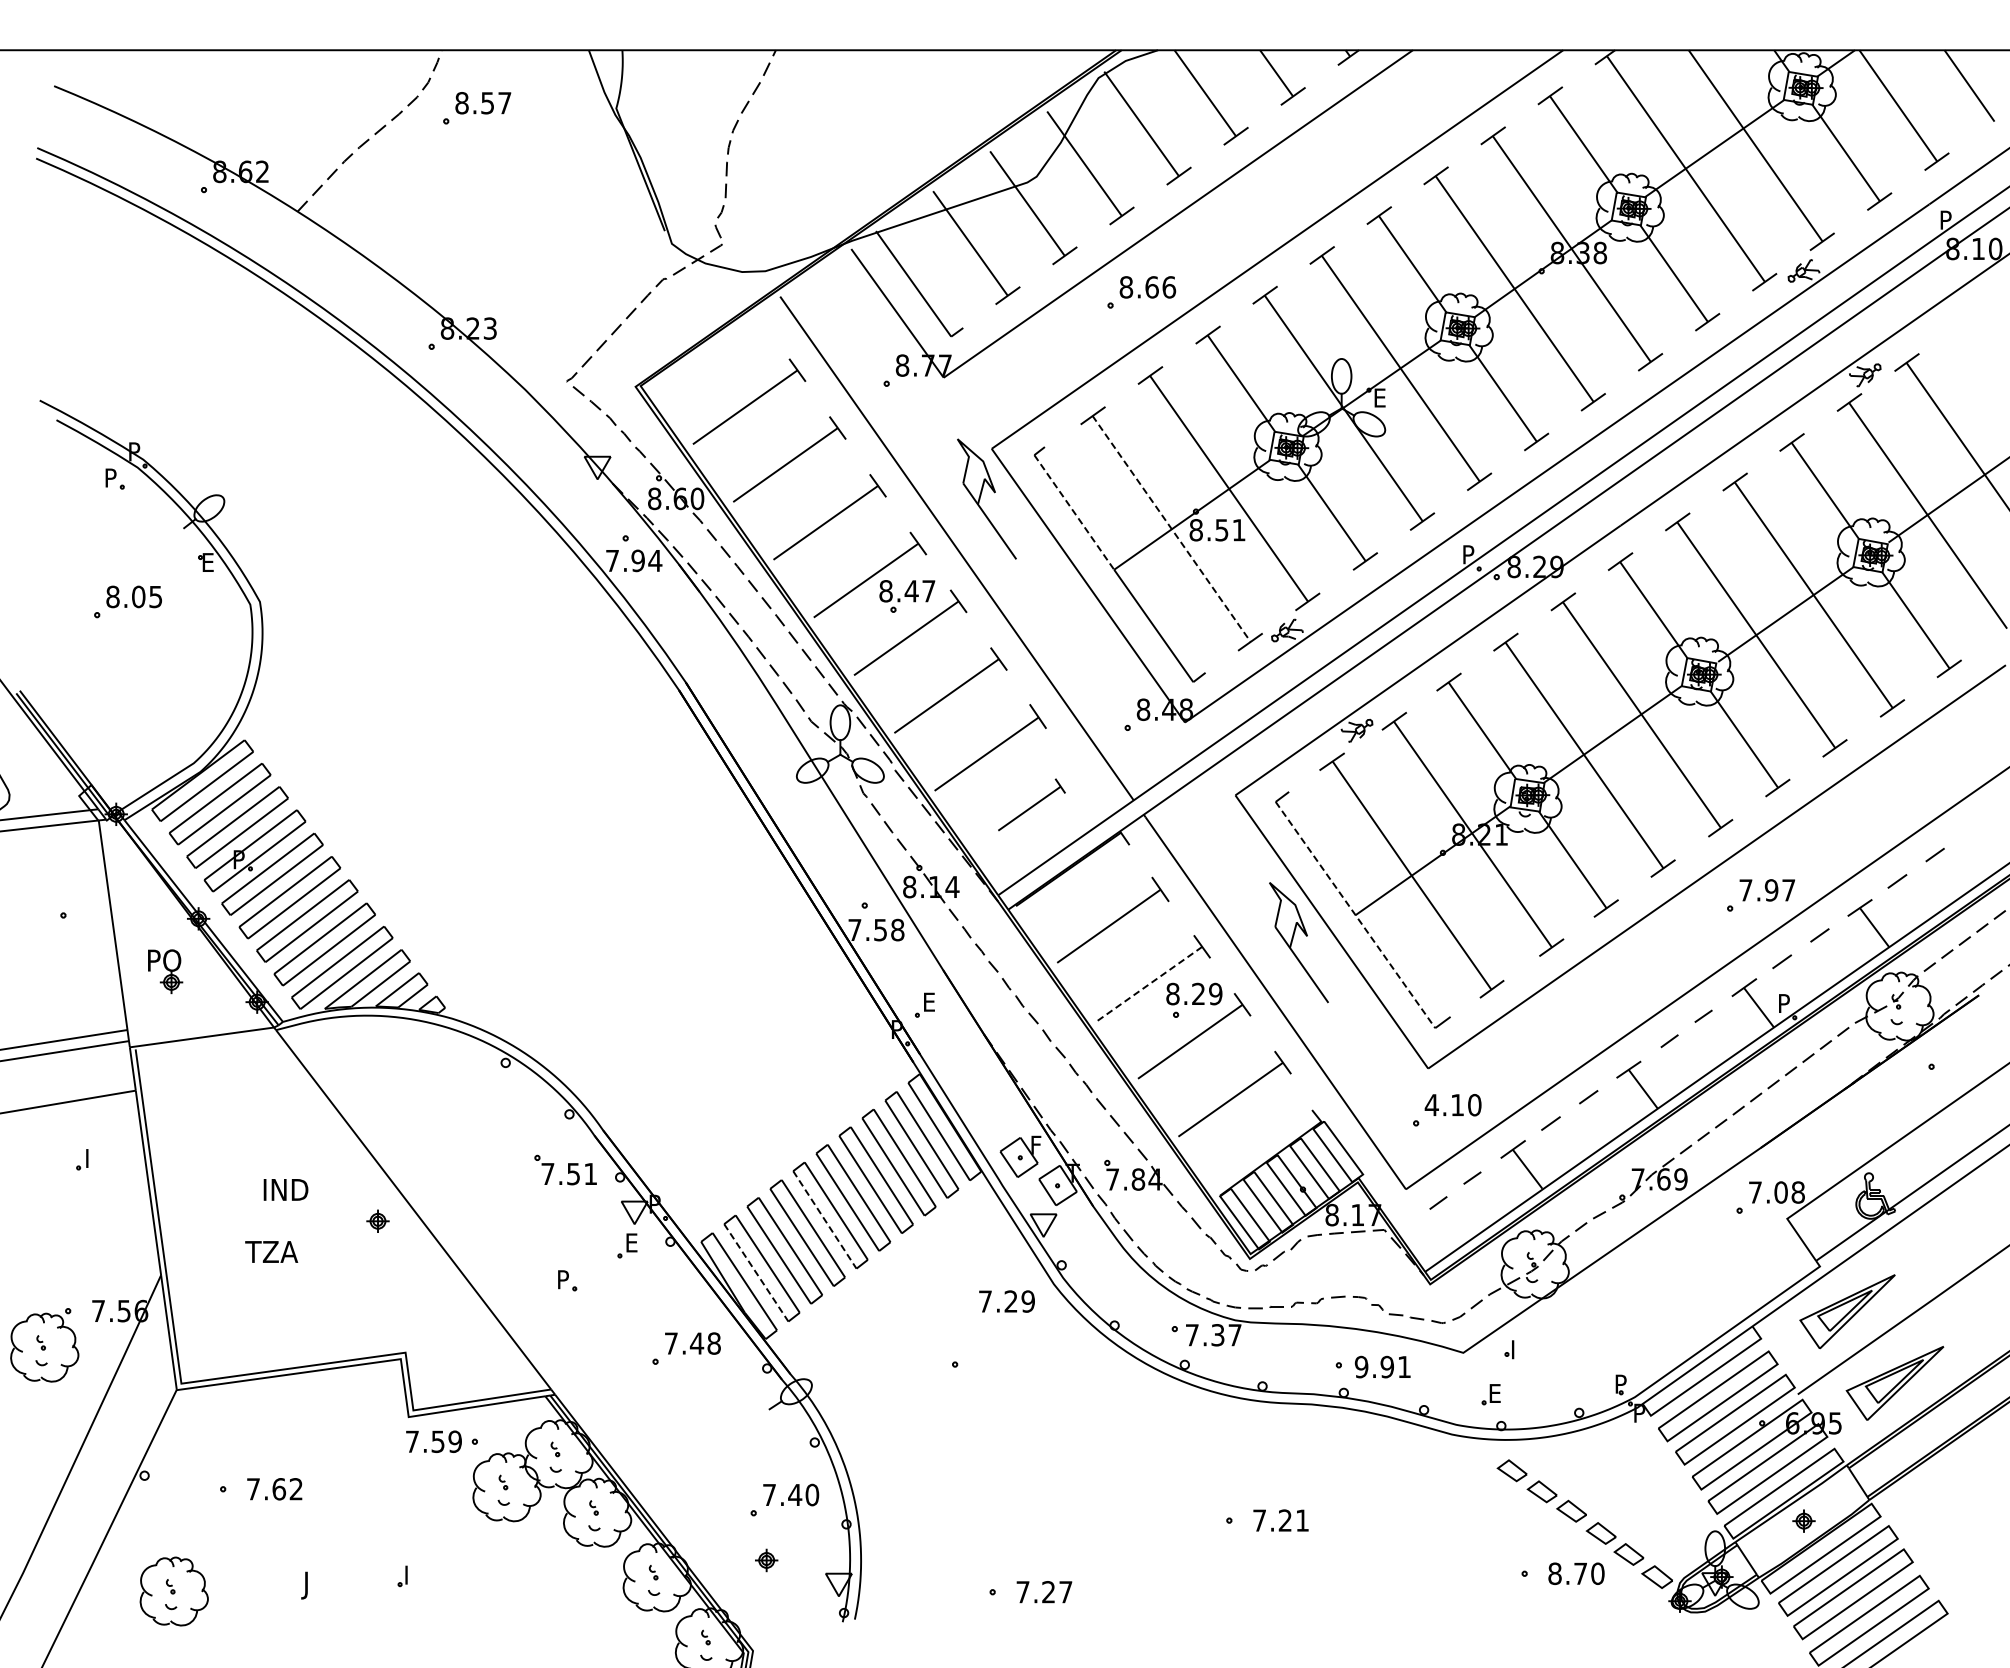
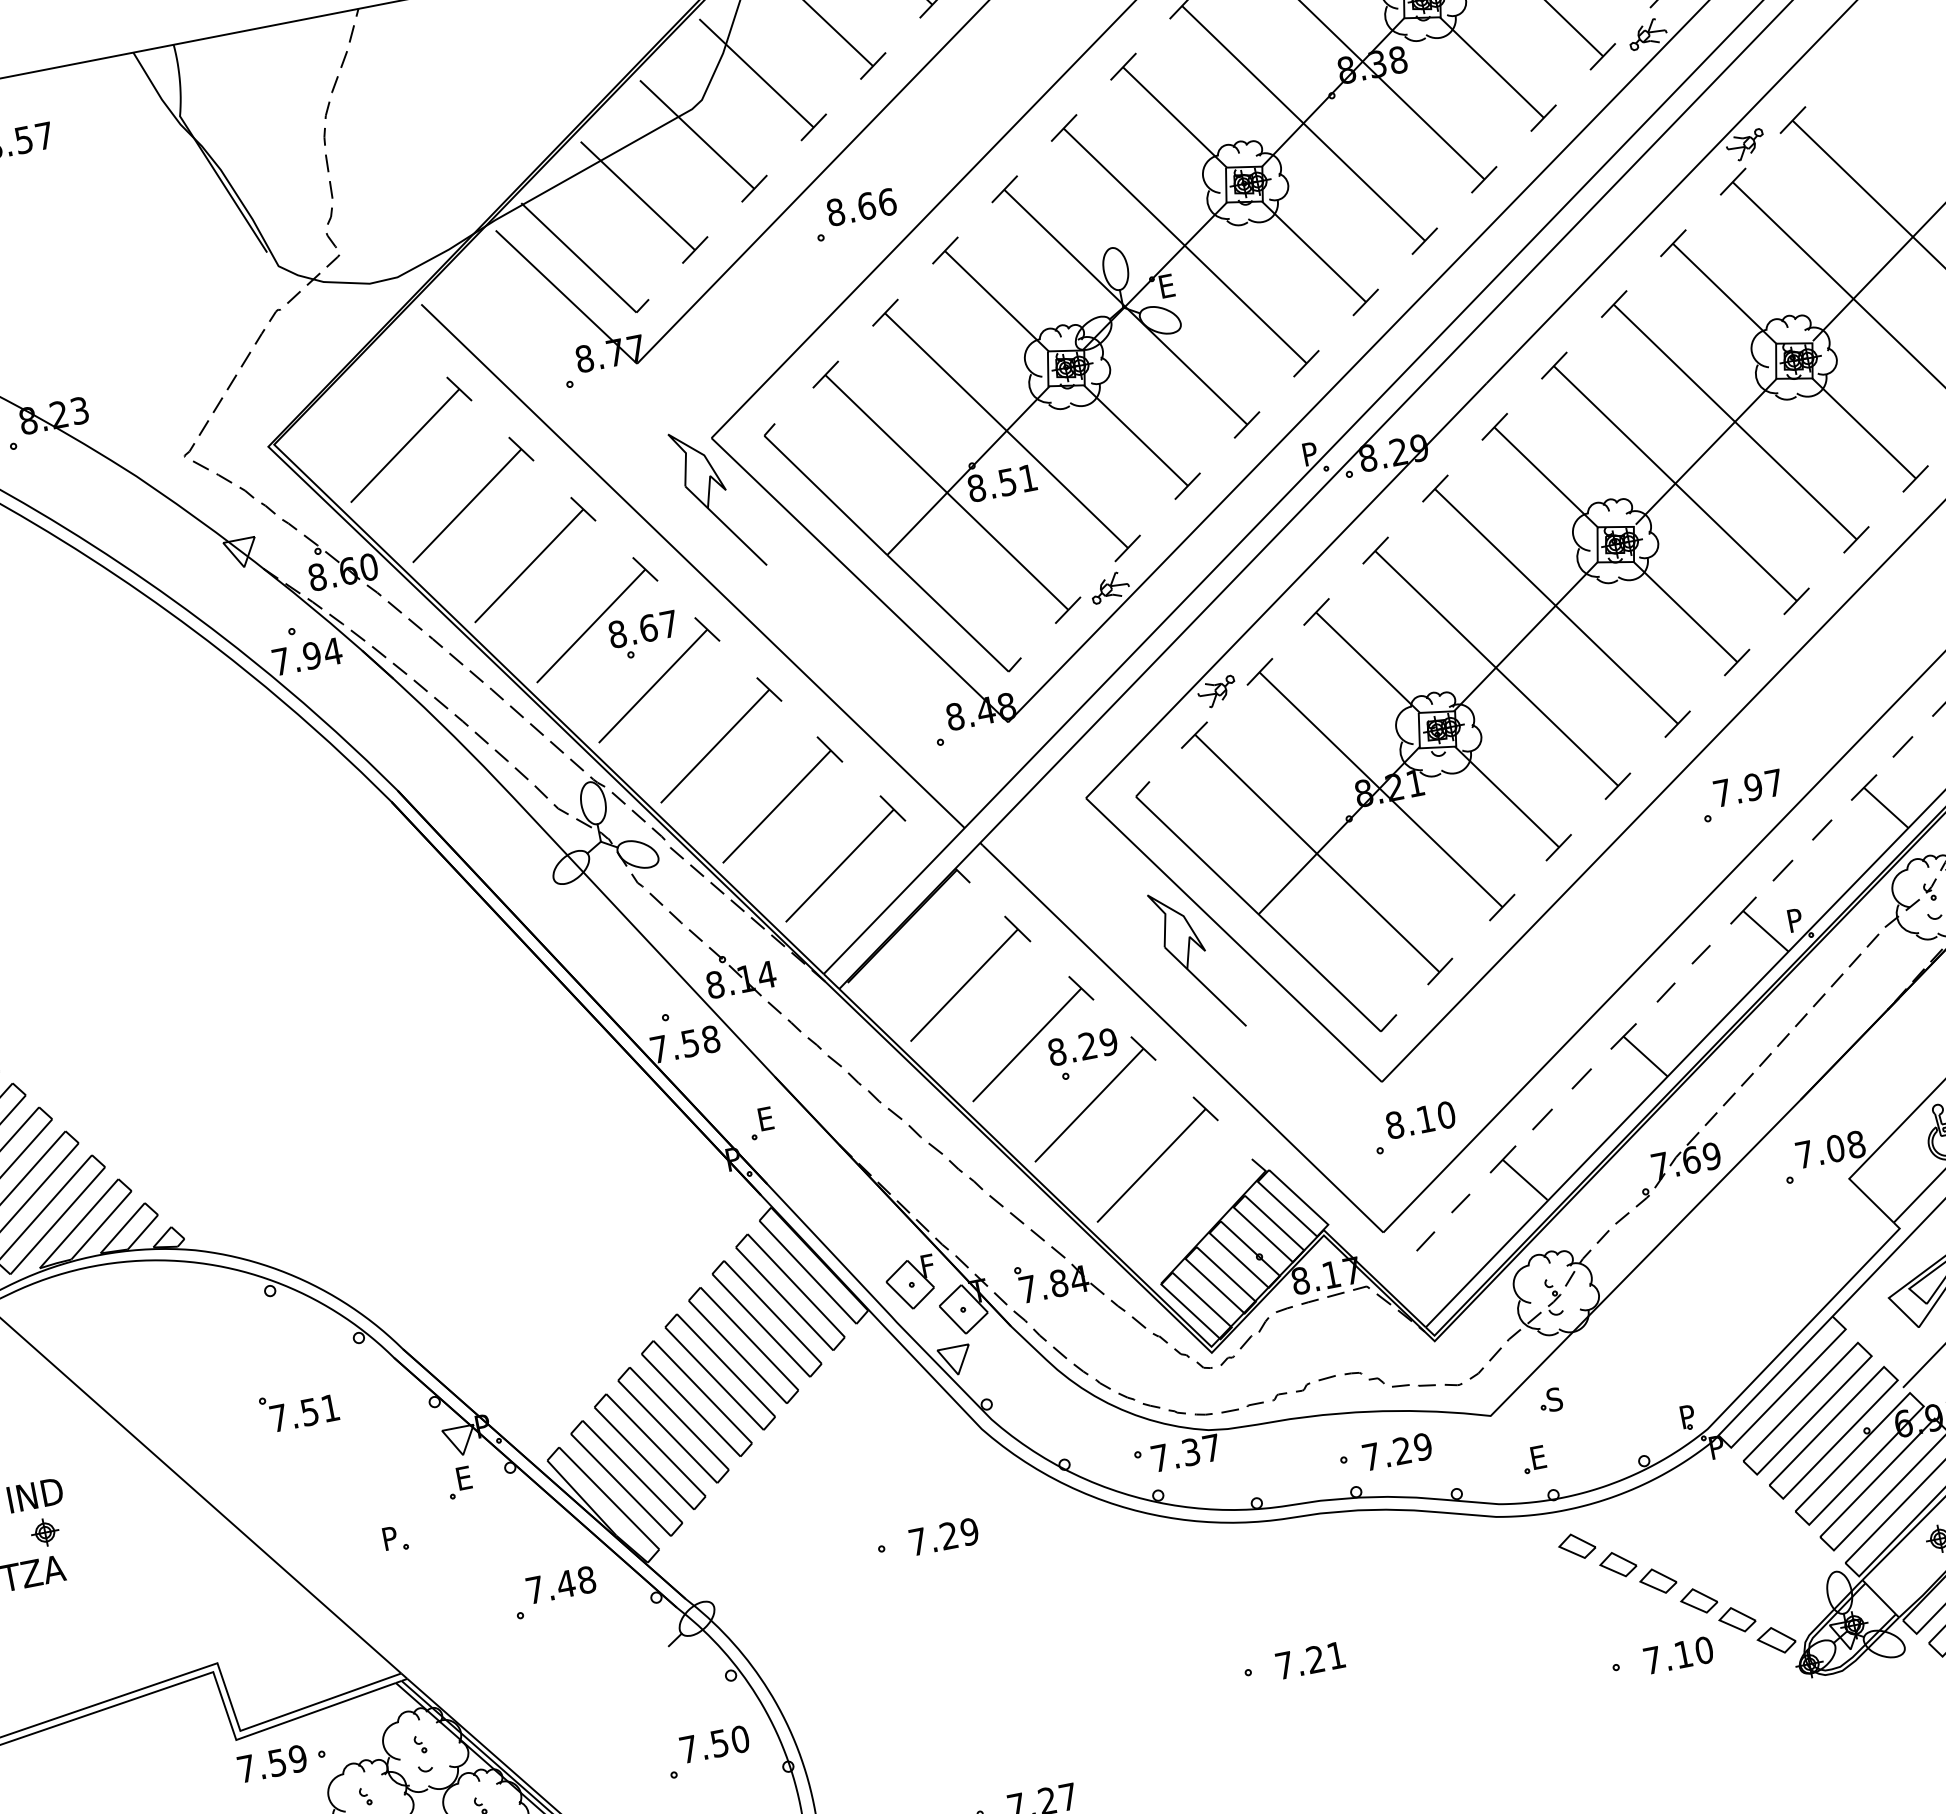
line: (1074, 512) -> (826, 495), dashed -> solid
line: (1171, 528) -> (946, 491), dashed -> solid
text: (911, 591) -> (648, 628), 8.47 -> 8.67
part: (1031, 804) -> (842, 856), size x1.67
line: (1355, 915) -> (1258, 914), dashed -> solid
line: (1149, 984) -> (1026, 1046), dashed -> solid
text: (1431, 1105) -> (1394, 1125), 4.10 -> 8.10
part: (565, 1169) -> (299, 1408), moved
part: (377, 1220) -> (44, 1531), moved
line: (825, 1220) -> (691, 1405), dashed -> solid
line: (756, 1273) -> (621, 1485), dashed -> solid
text: (1006, 1301) -> (943, 1536), moved
text: (1517, 1349) -> (1555, 1399), I -> S
text: (1382, 1366) -> (1396, 1451), 9.91 -> 7.29
text: (795, 1495) -> (720, 1743), 7.40 -> 7.50
text: (1567, 1573) -> (1667, 1657), 8.70 -> 7.10

